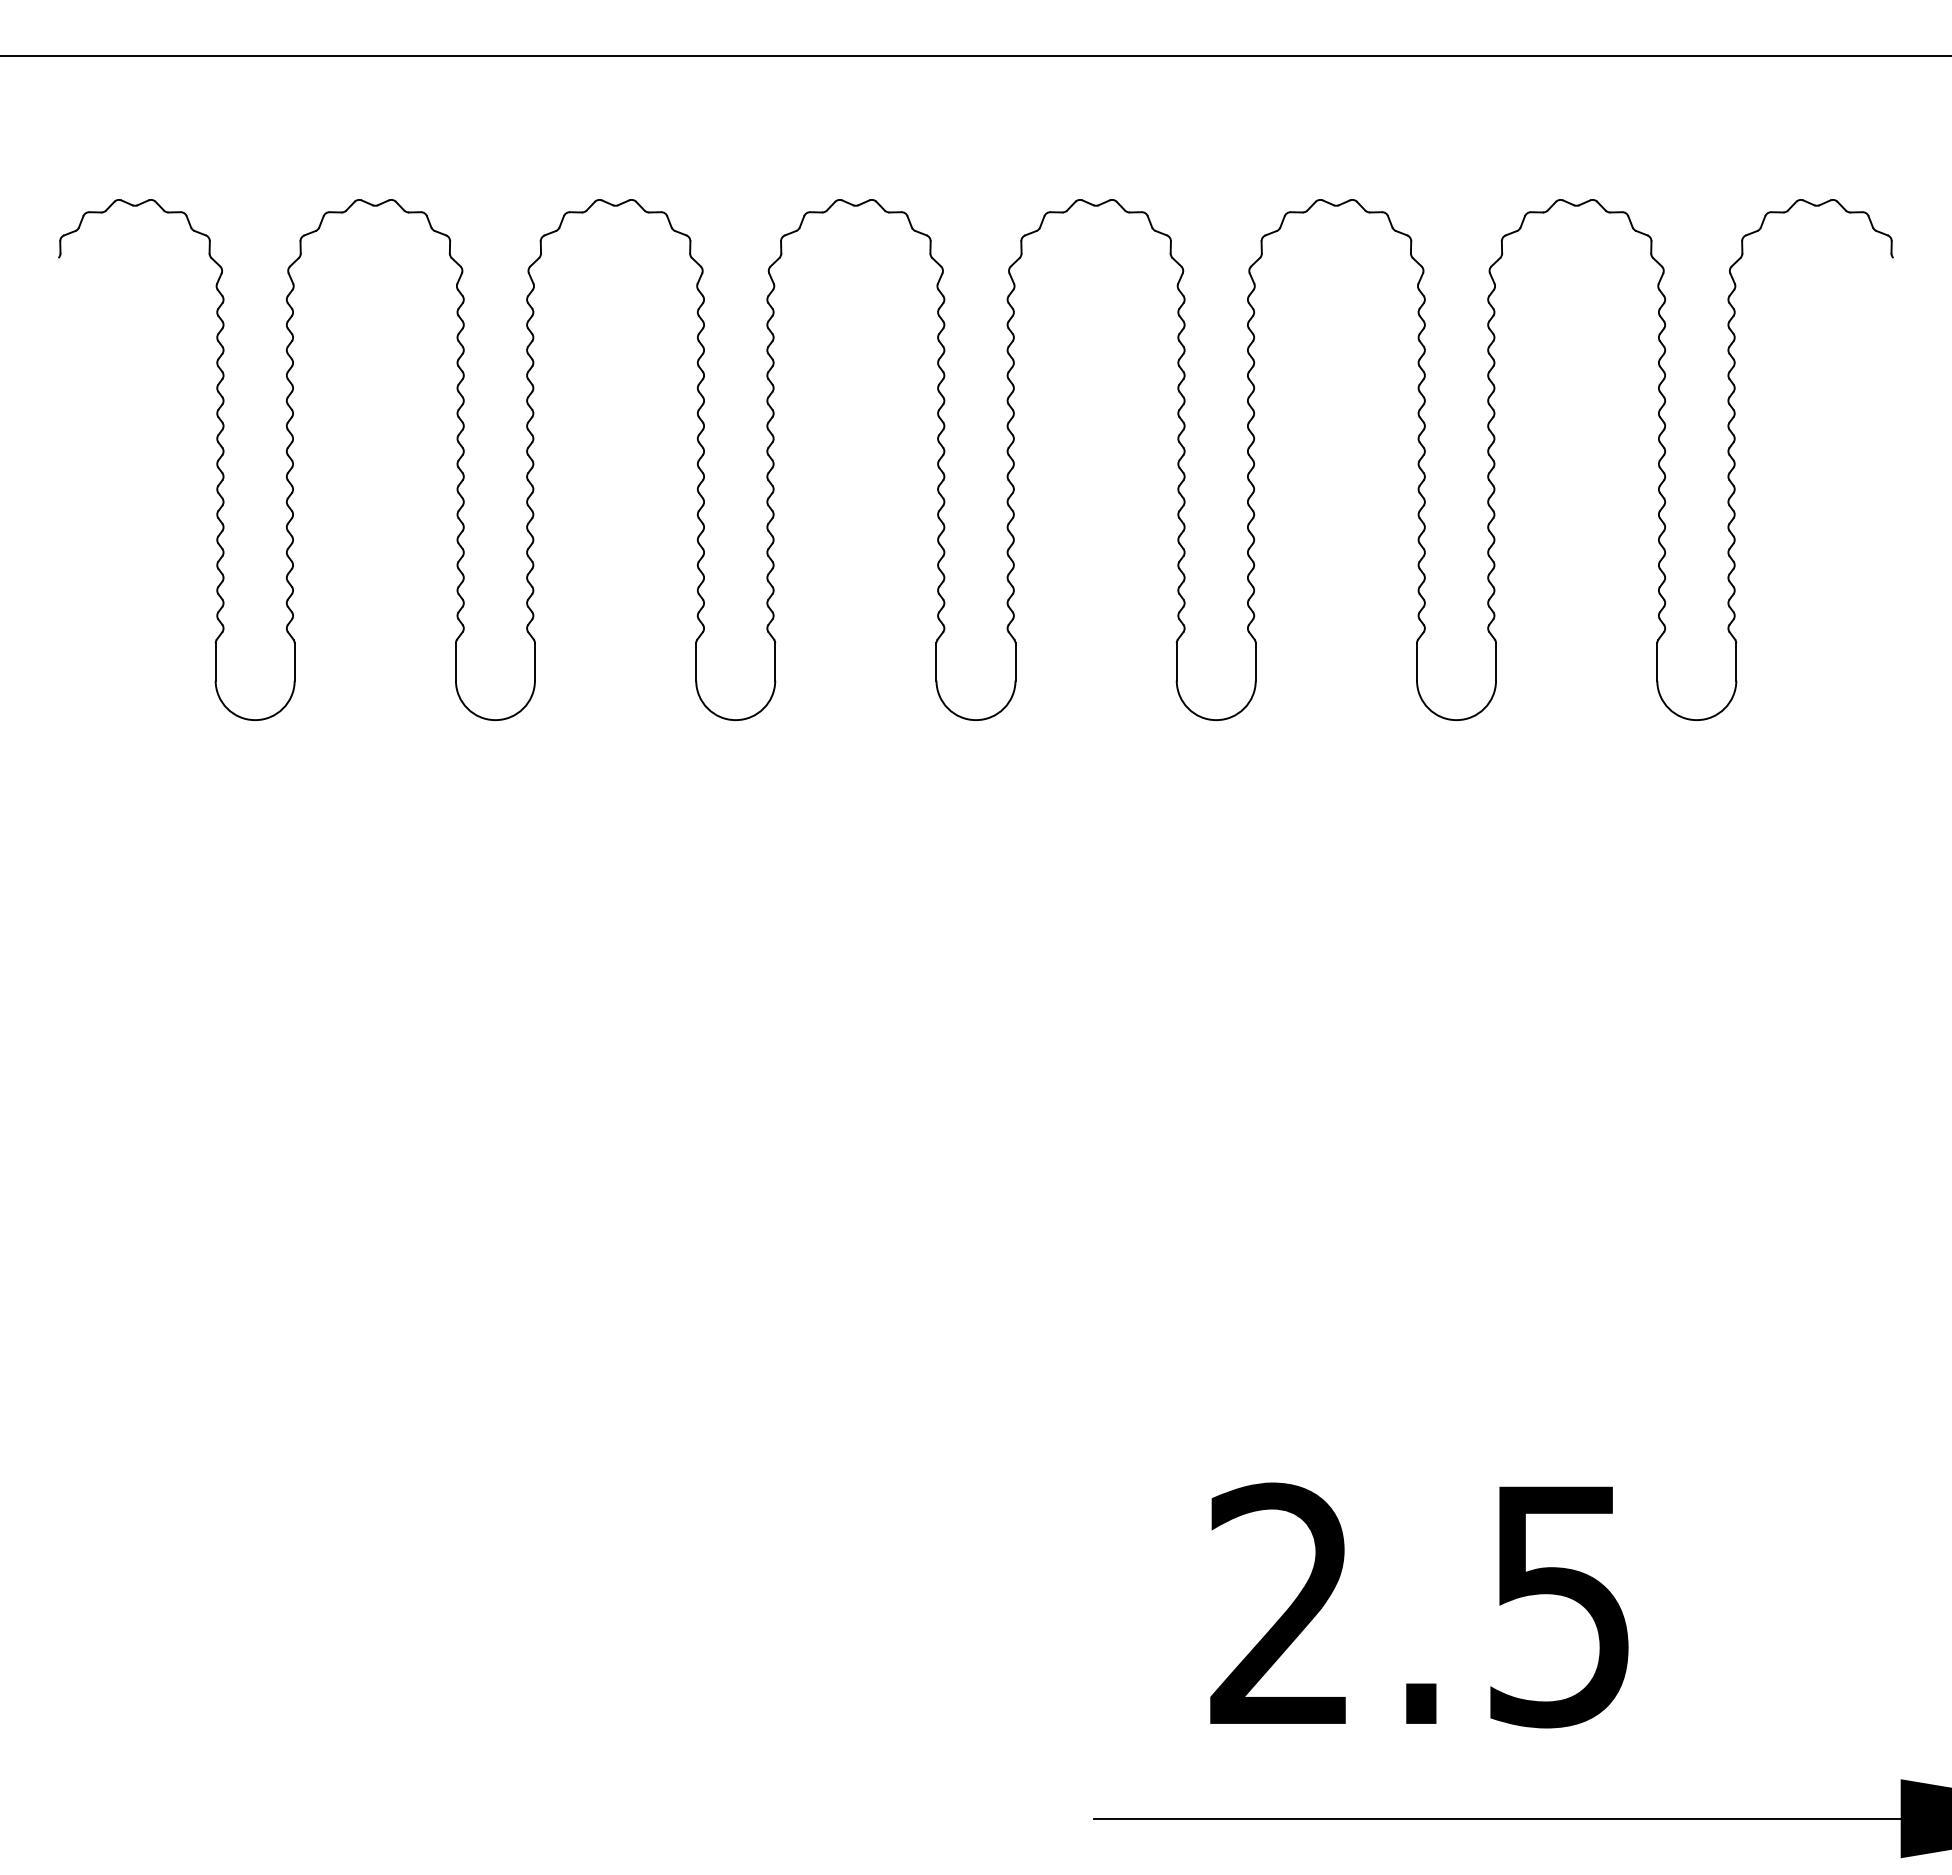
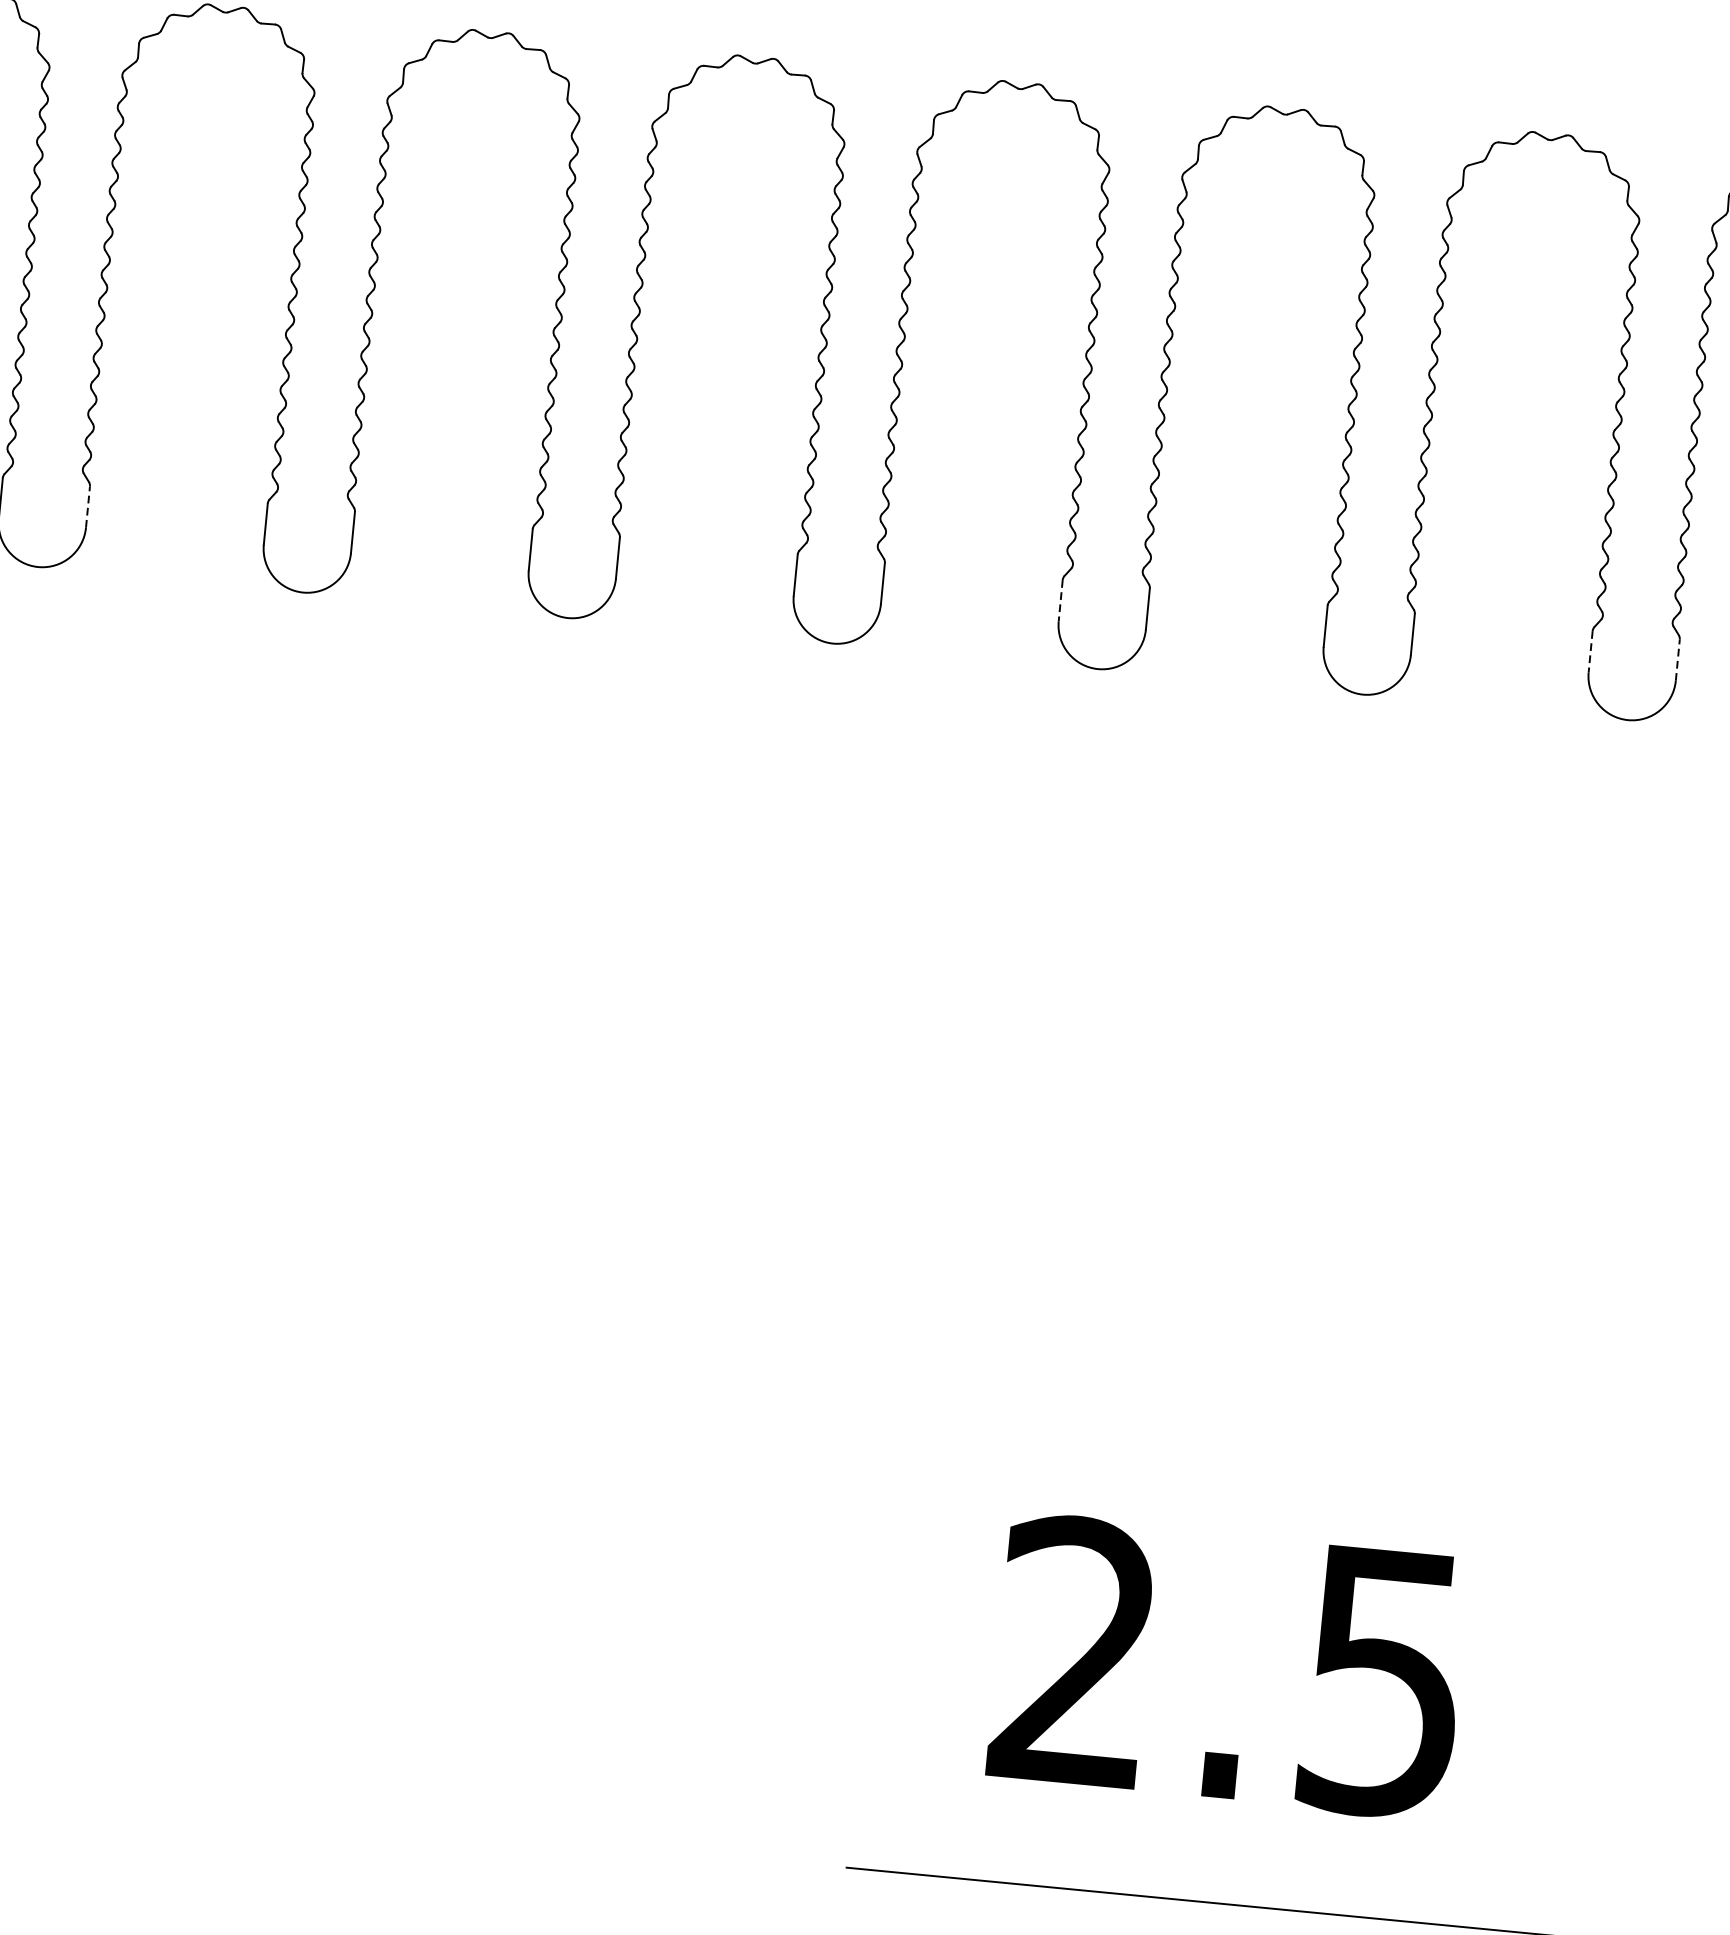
line: (294, 661) -> (87, 506), solid -> dashed
line: (1176, 661) -> (1060, 600), solid -> dashed
line: (1657, 661) -> (1590, 651), solid -> dashed
line: (1736, 661) -> (1678, 659), solid -> dashed

